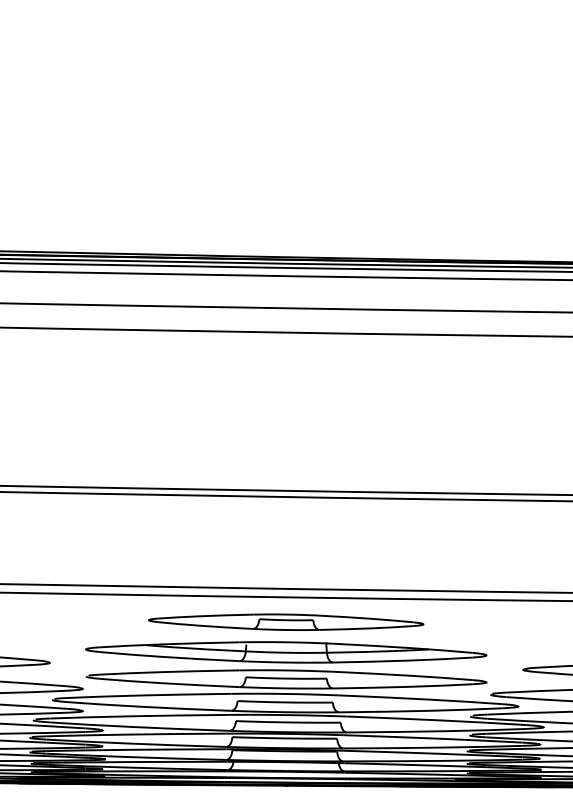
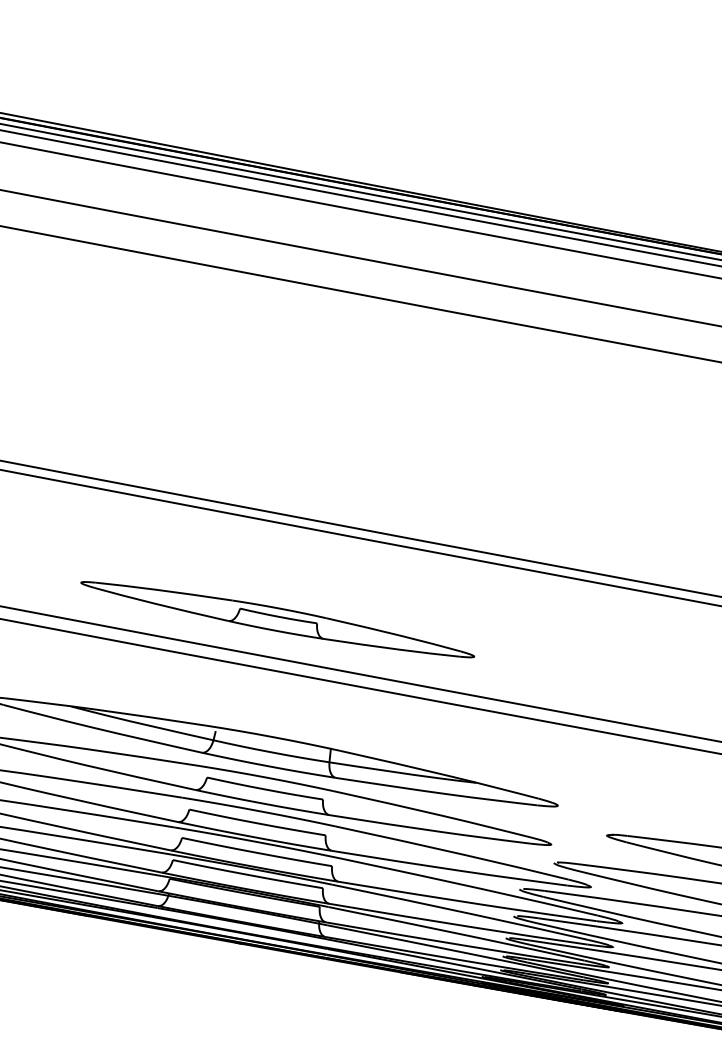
part: (286, 621) -> (278, 618), moved

